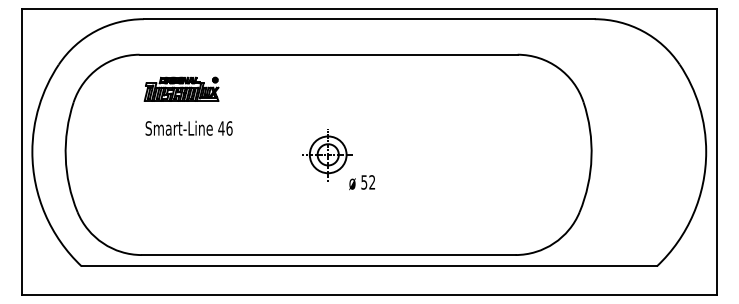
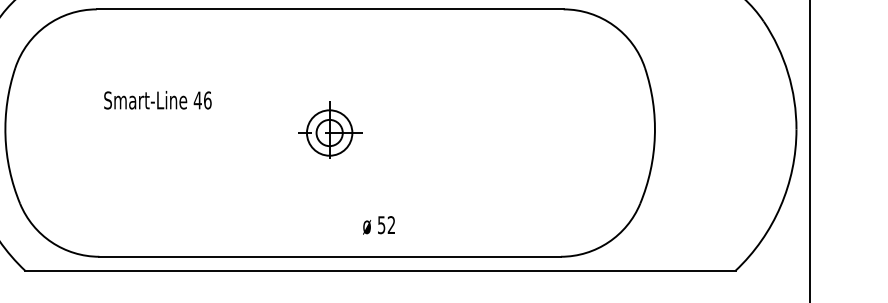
part: (181, 88) -> (148, 51), removed
text: (361, 182) -> (378, 225), moved

